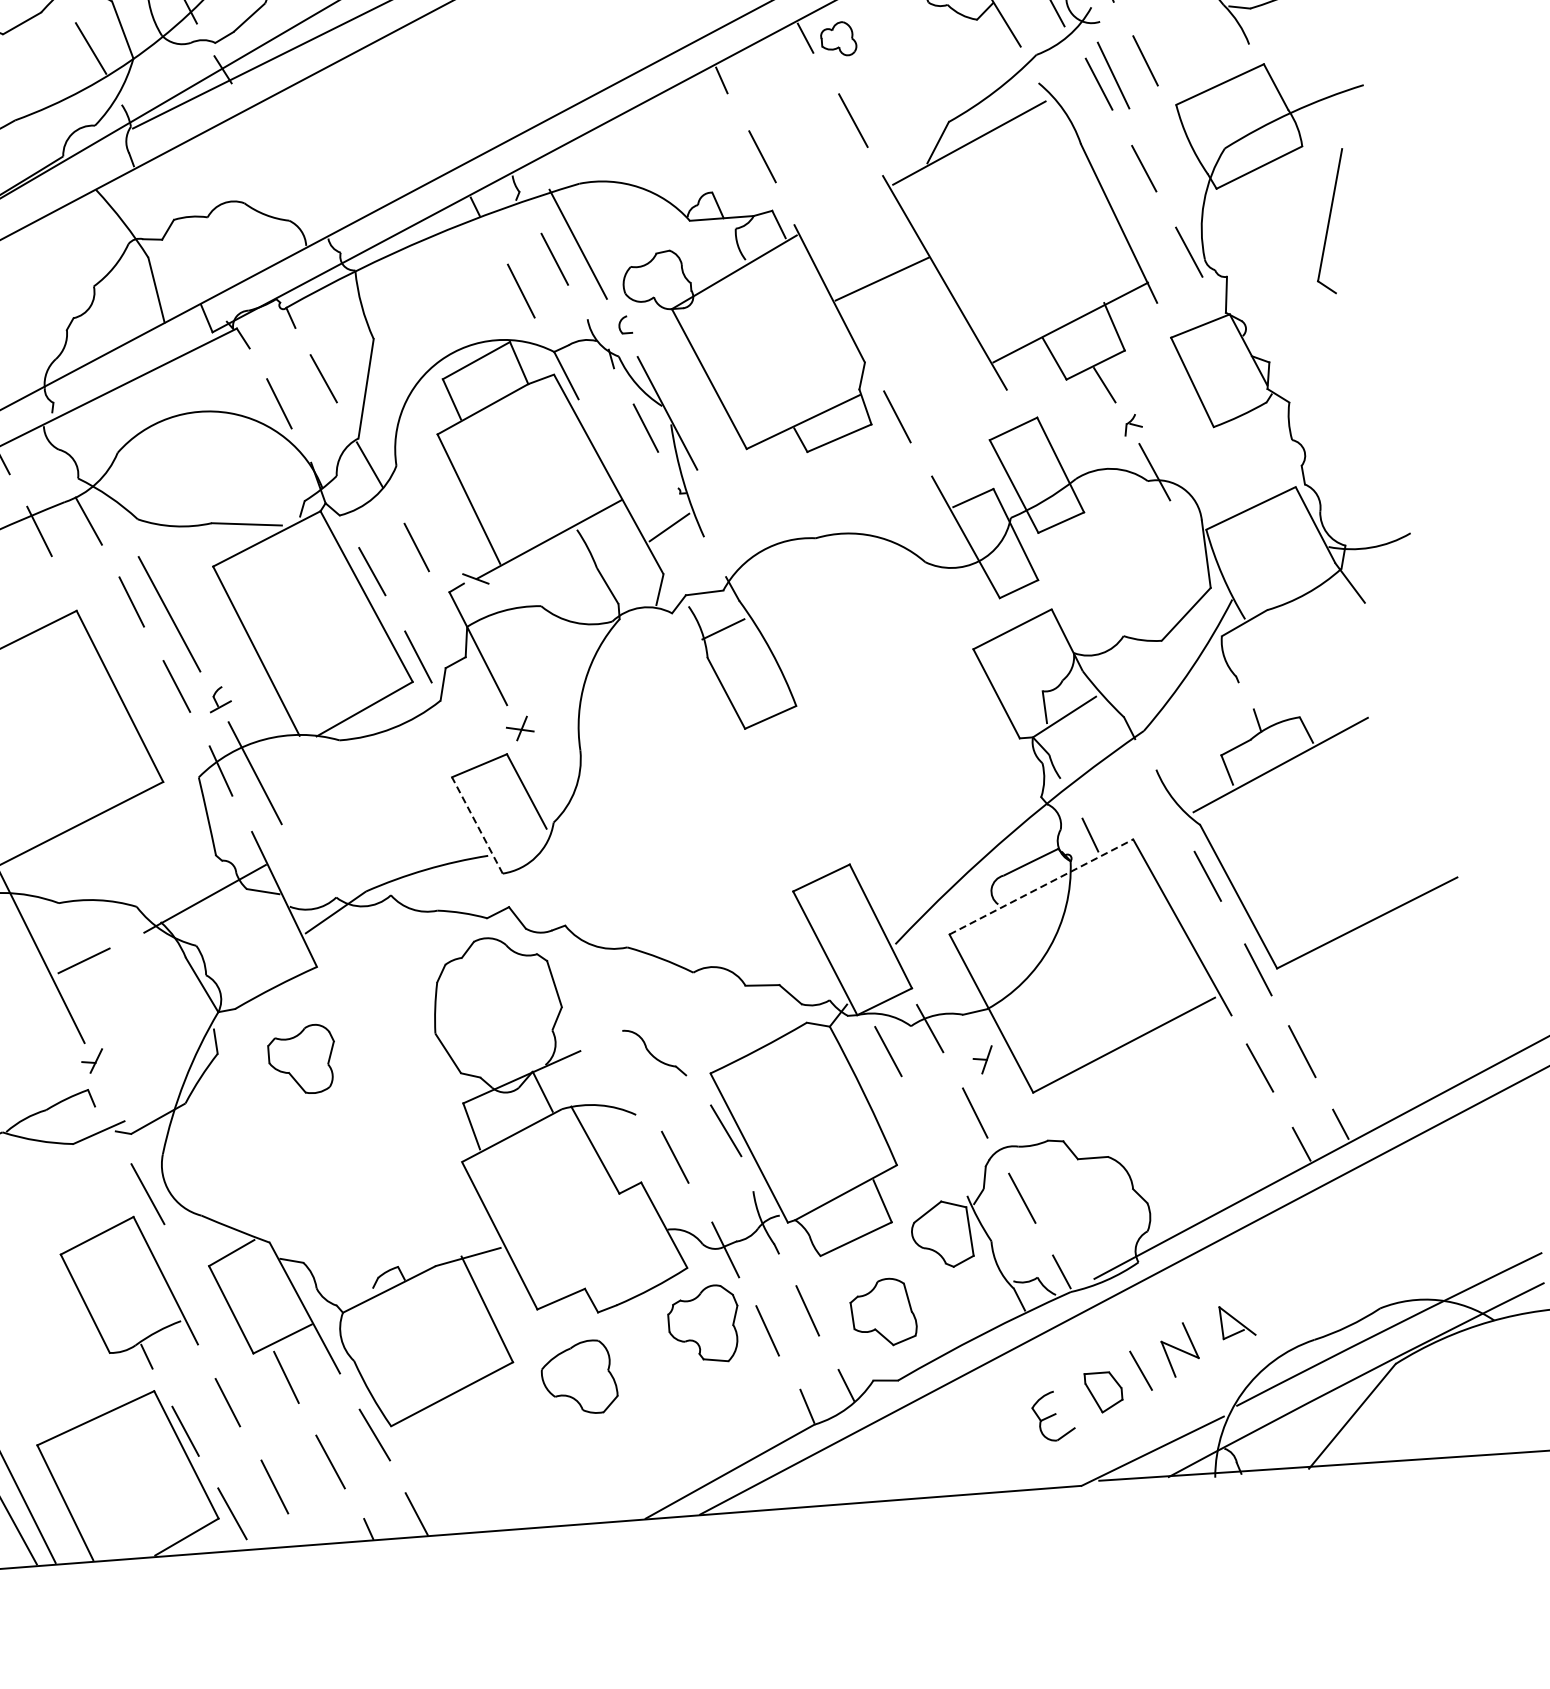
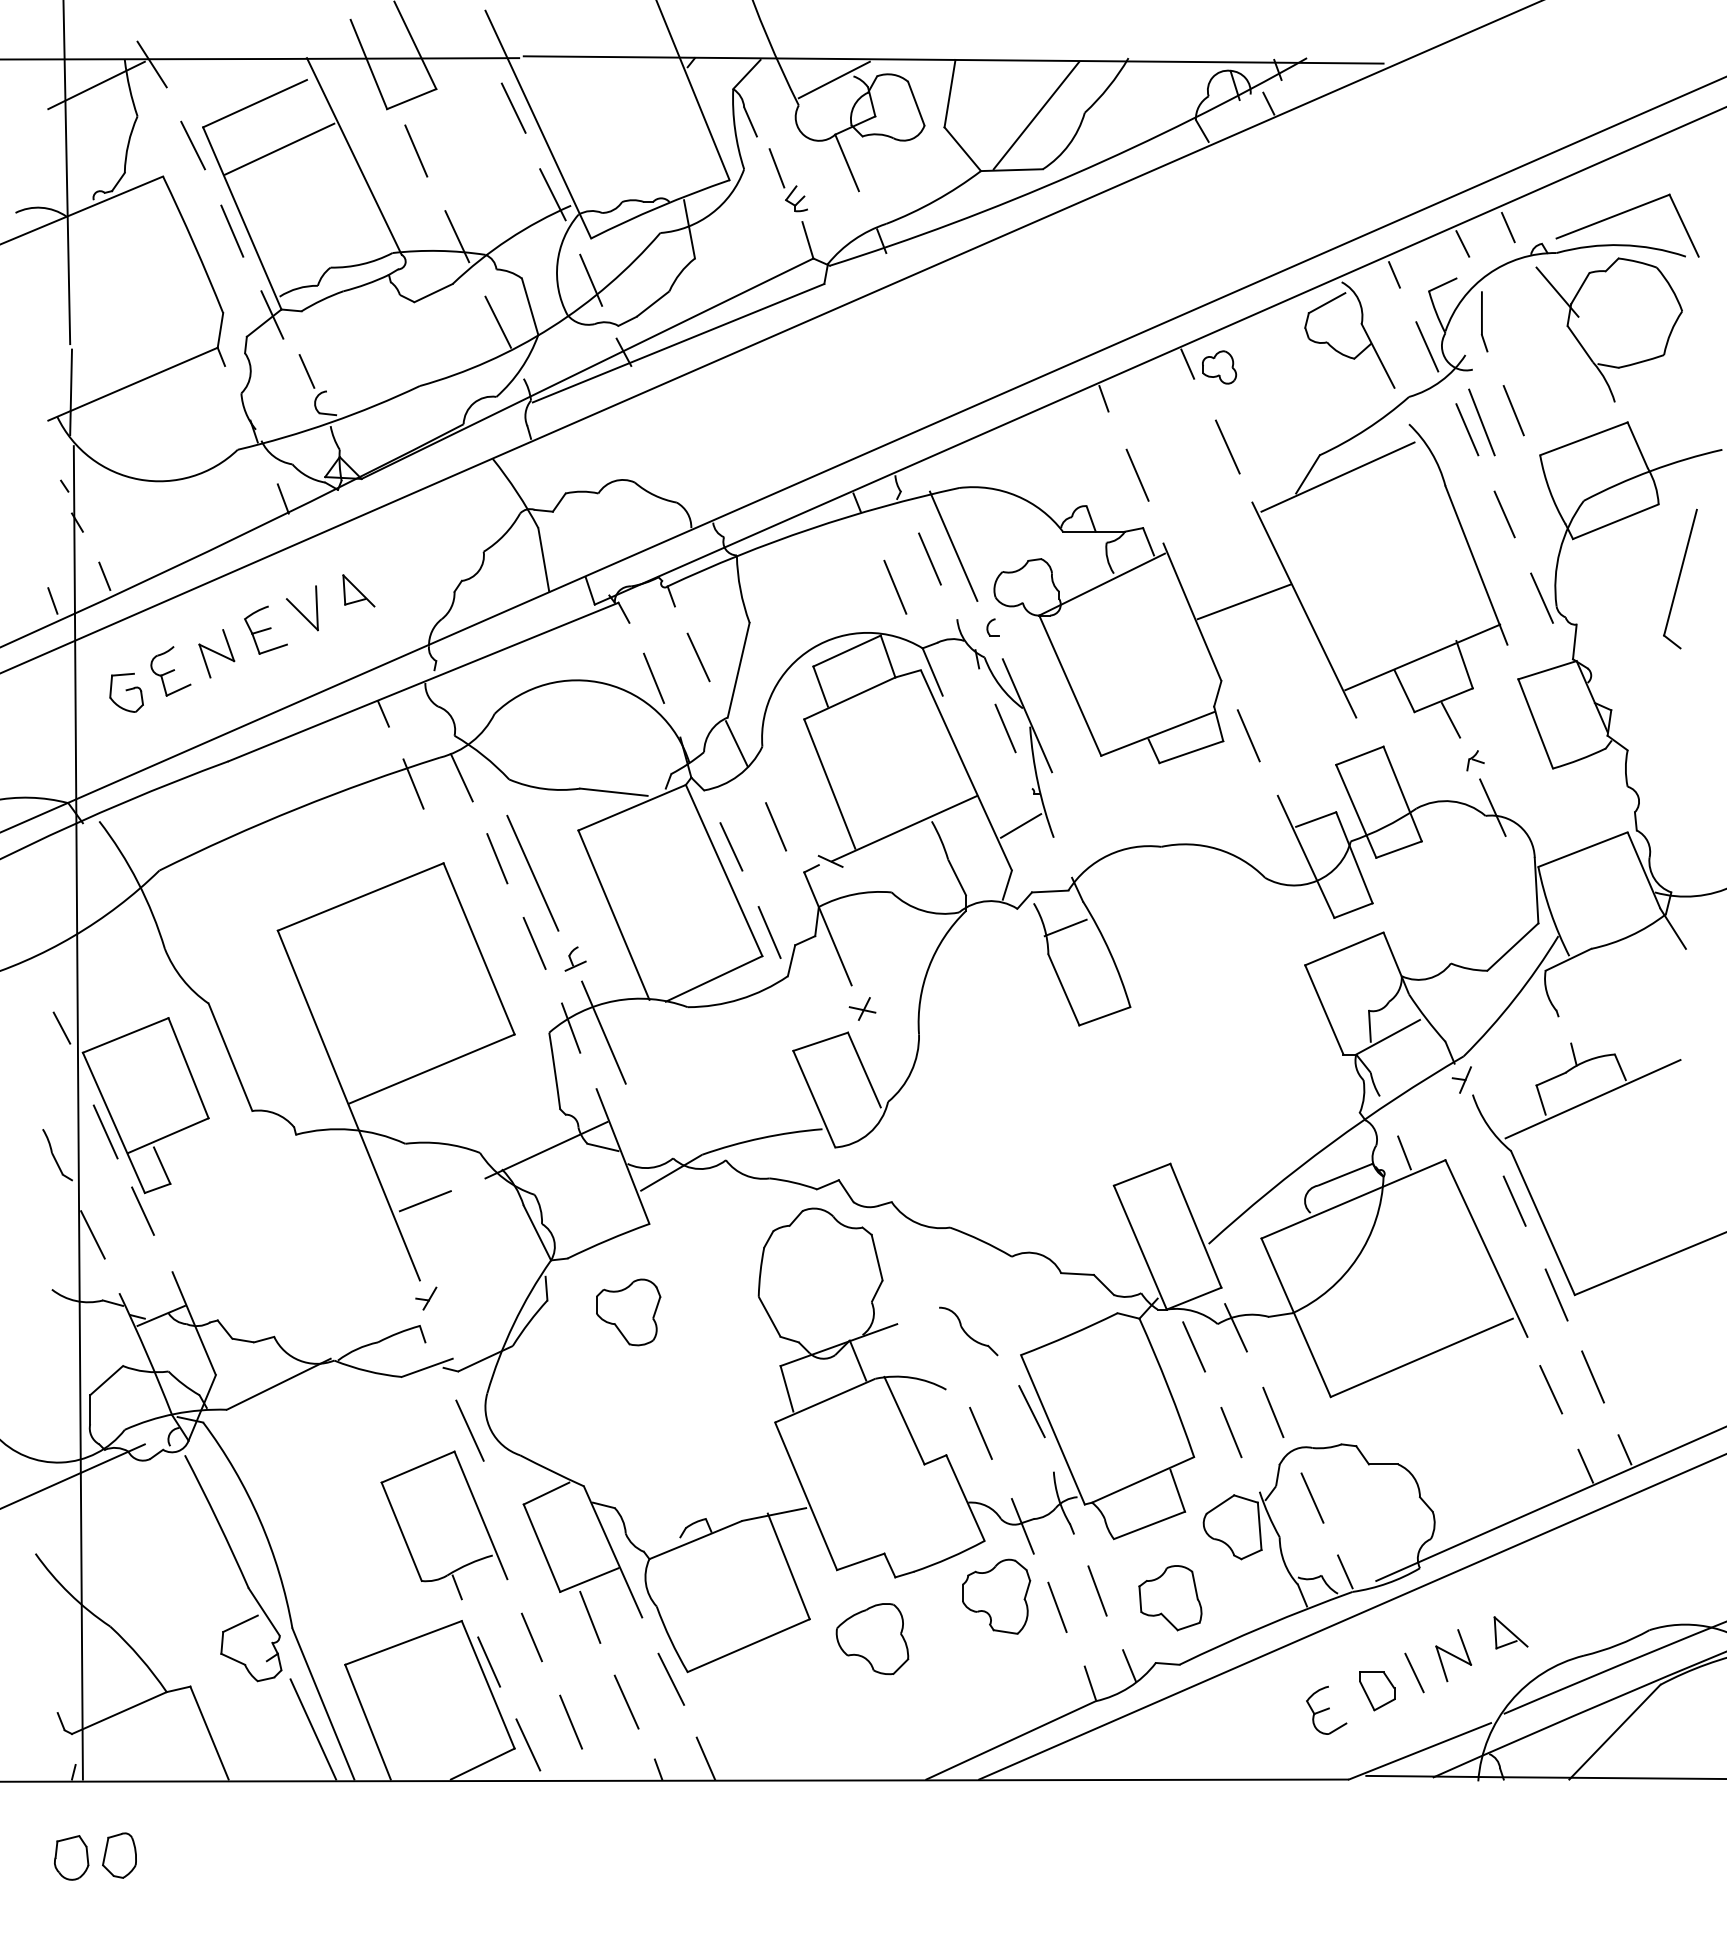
line: (477, 825) -> (814, 1099), dashed -> solid
line: (1041, 887) -> (1353, 1199), dashed -> solid
part: (982, 1059) -> (1461, 1079), moved
line: (933, 1136) -> (1231, 1432), added

